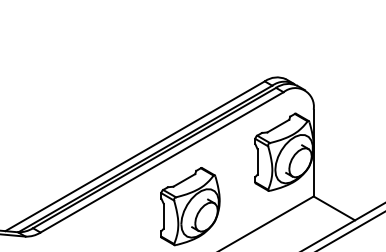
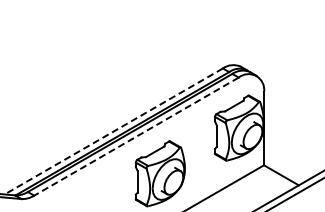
line: (134, 156) -> (113, 131), solid -> dashed
line: (162, 162) -> (136, 136), solid -> dashed

